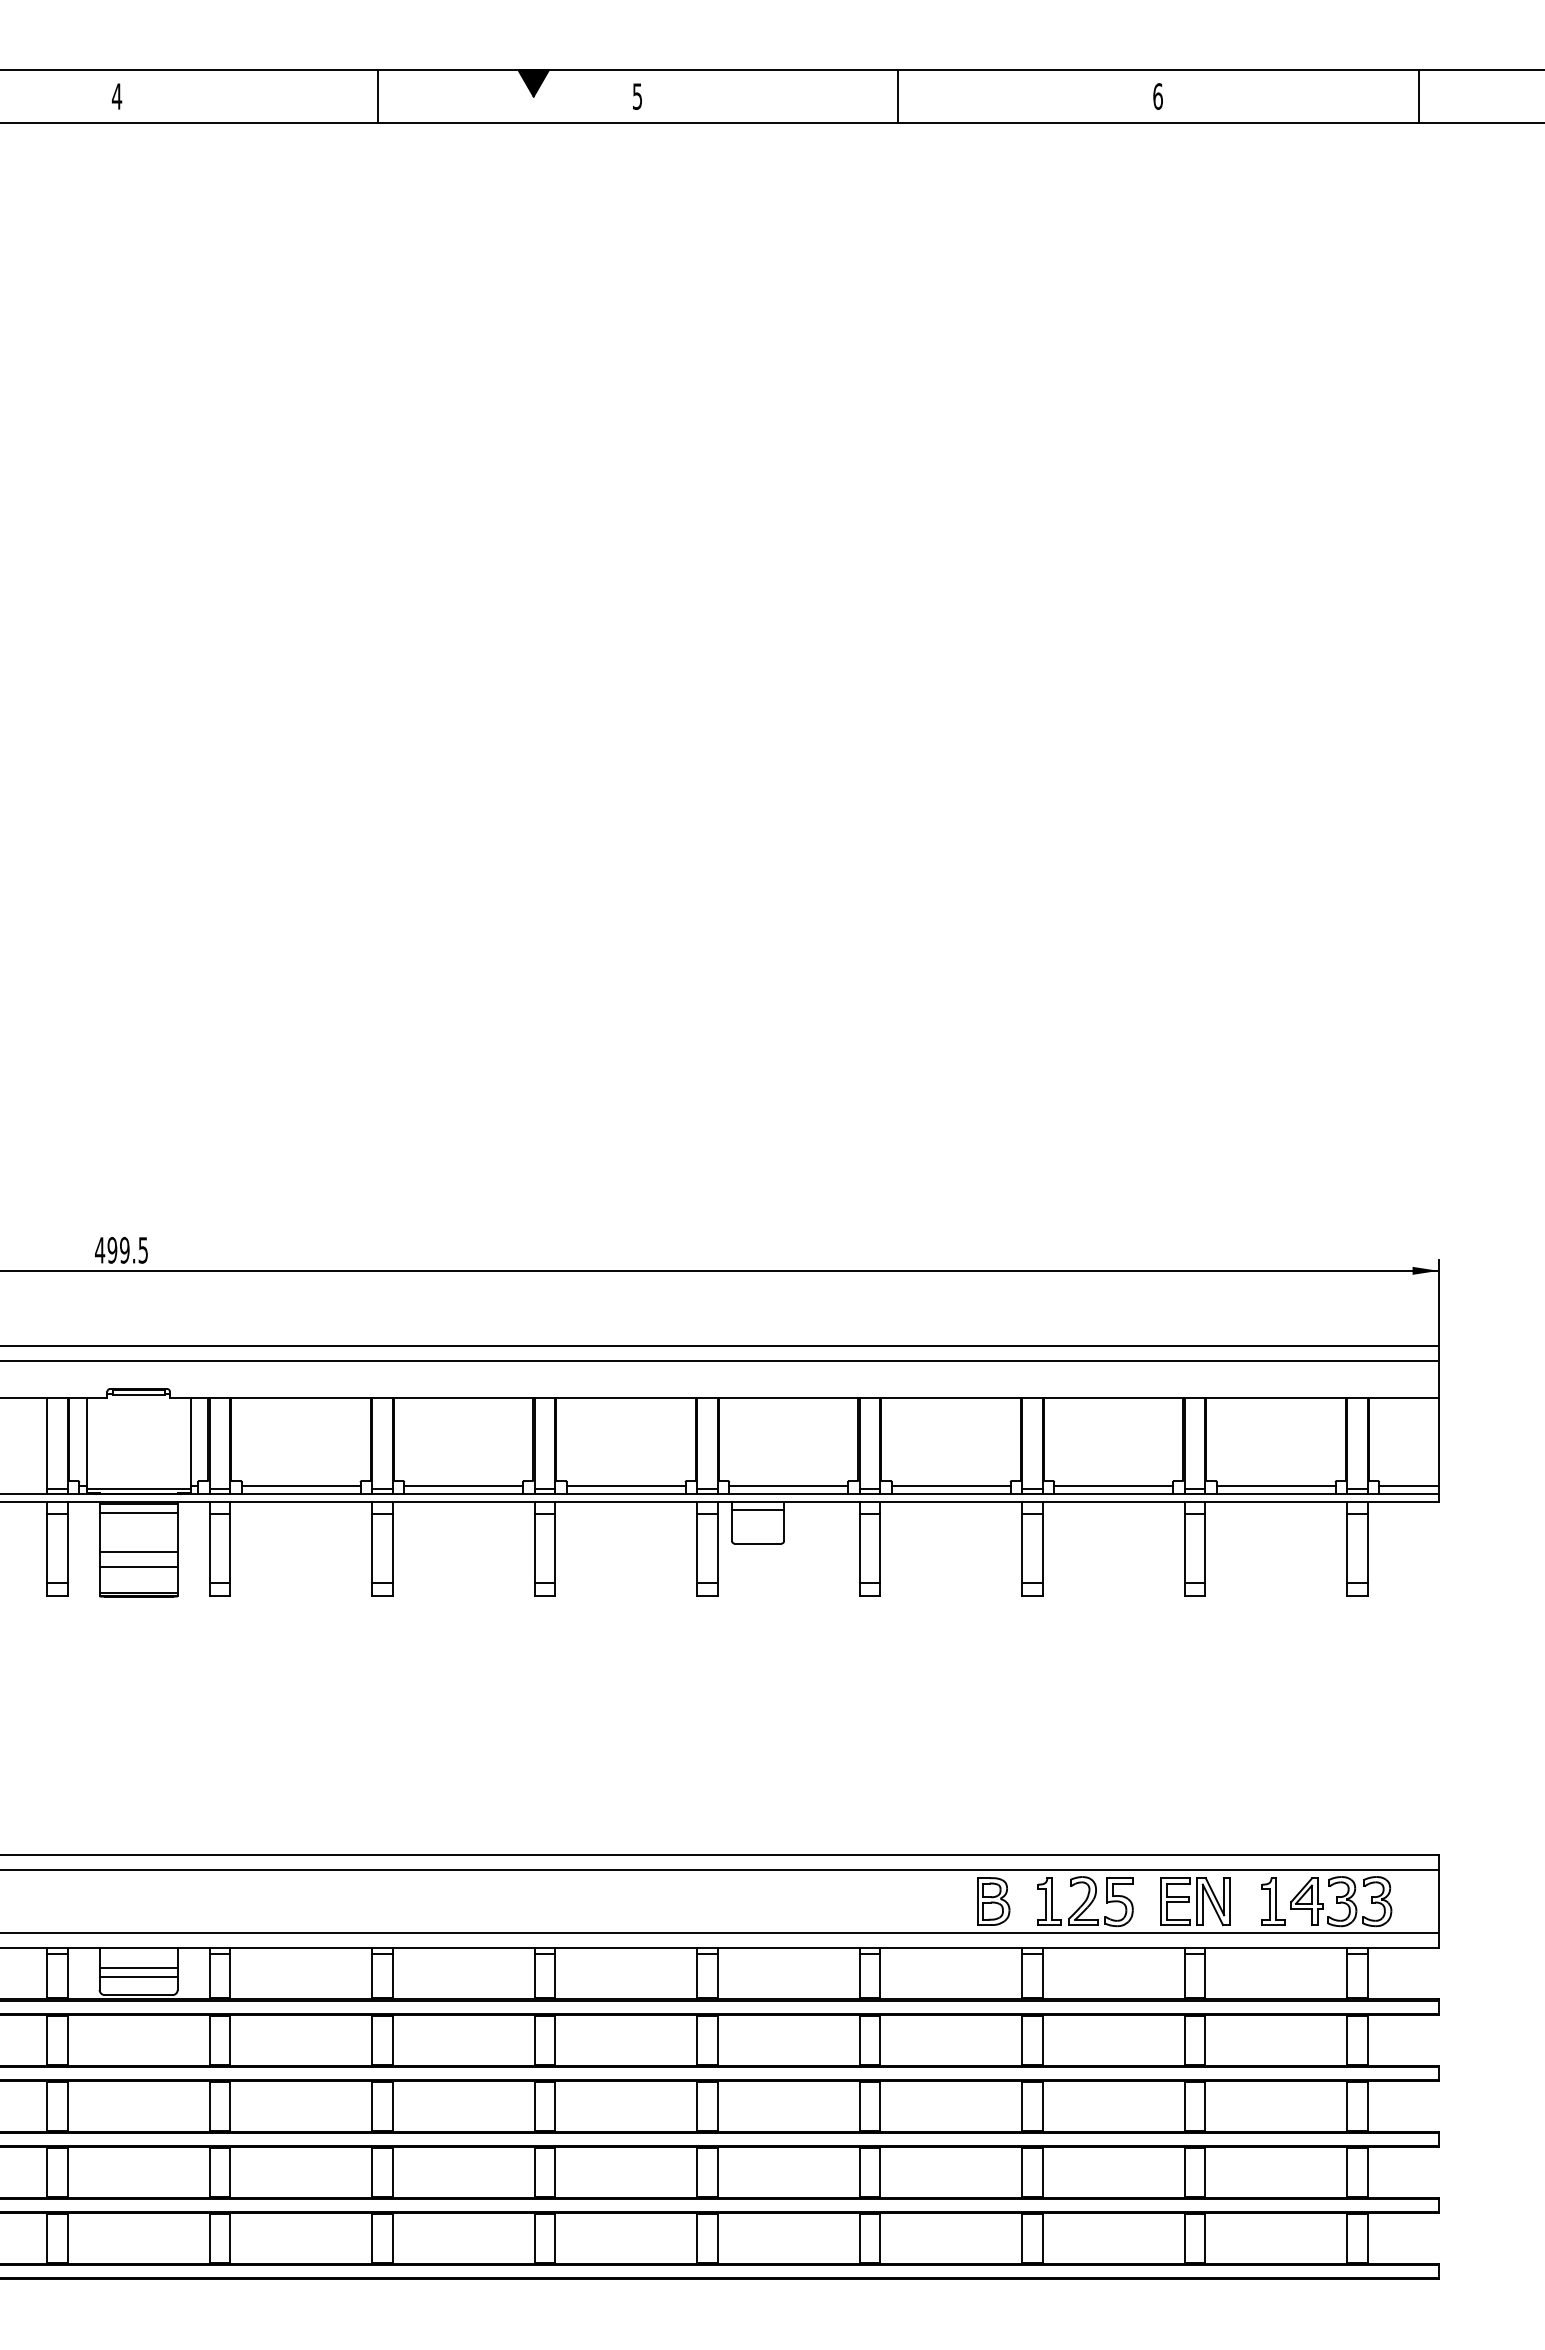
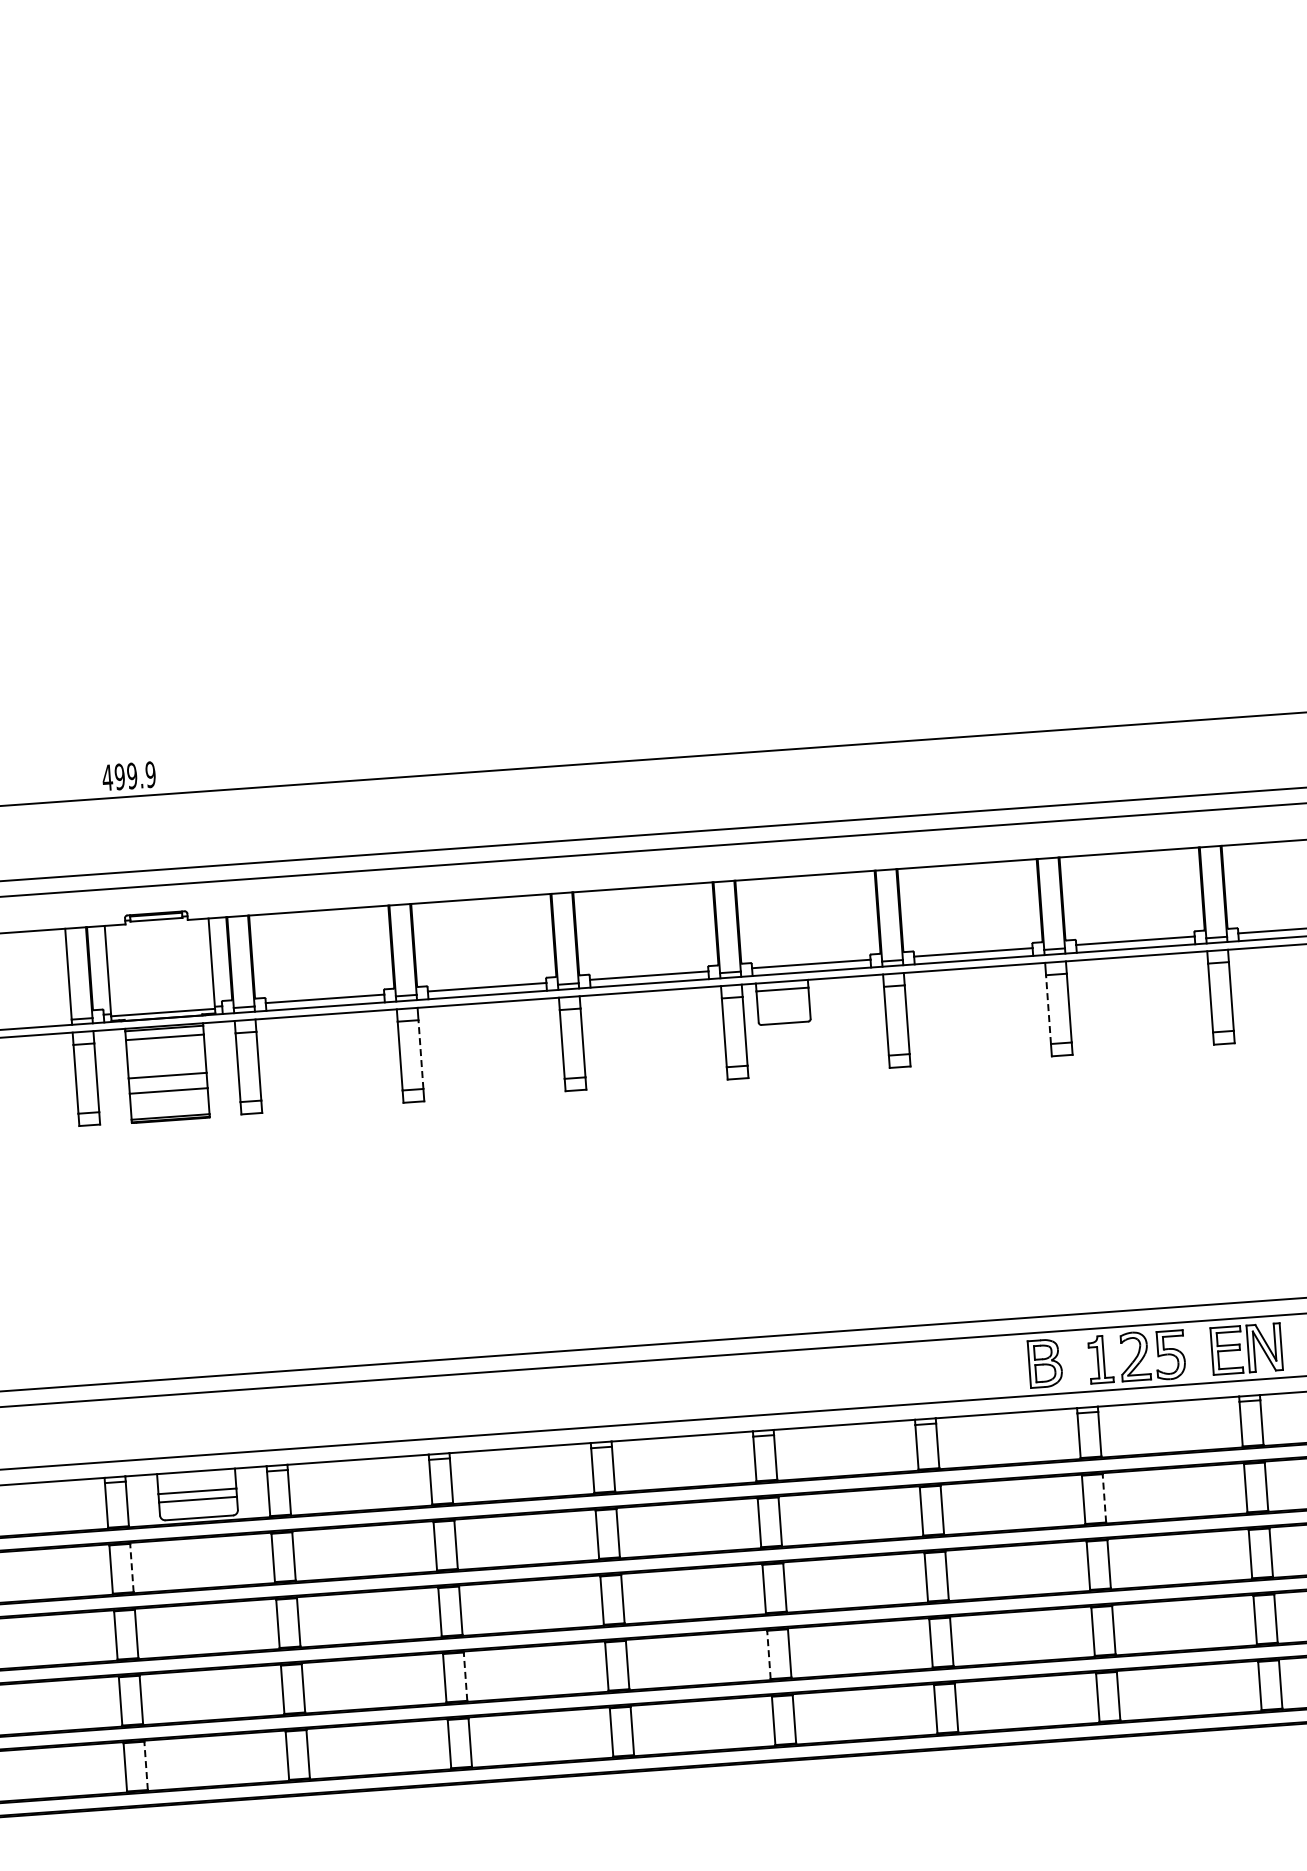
text: (143, 1250) -> (150, 774), 499.5 -> 499.9
line: (392, 1548) -> (420, 1054), solid -> dashed
line: (1022, 1548) -> (1048, 1009), solid -> dashed
line: (67, 2039) -> (131, 1567), solid -> dashed
line: (1042, 2039) -> (1104, 1497), solid -> dashed
line: (392, 2172) -> (465, 1676), solid -> dashed
line: (697, 2172) -> (769, 1654), solid -> dashed
line: (67, 2238) -> (145, 1765), solid -> dashed

